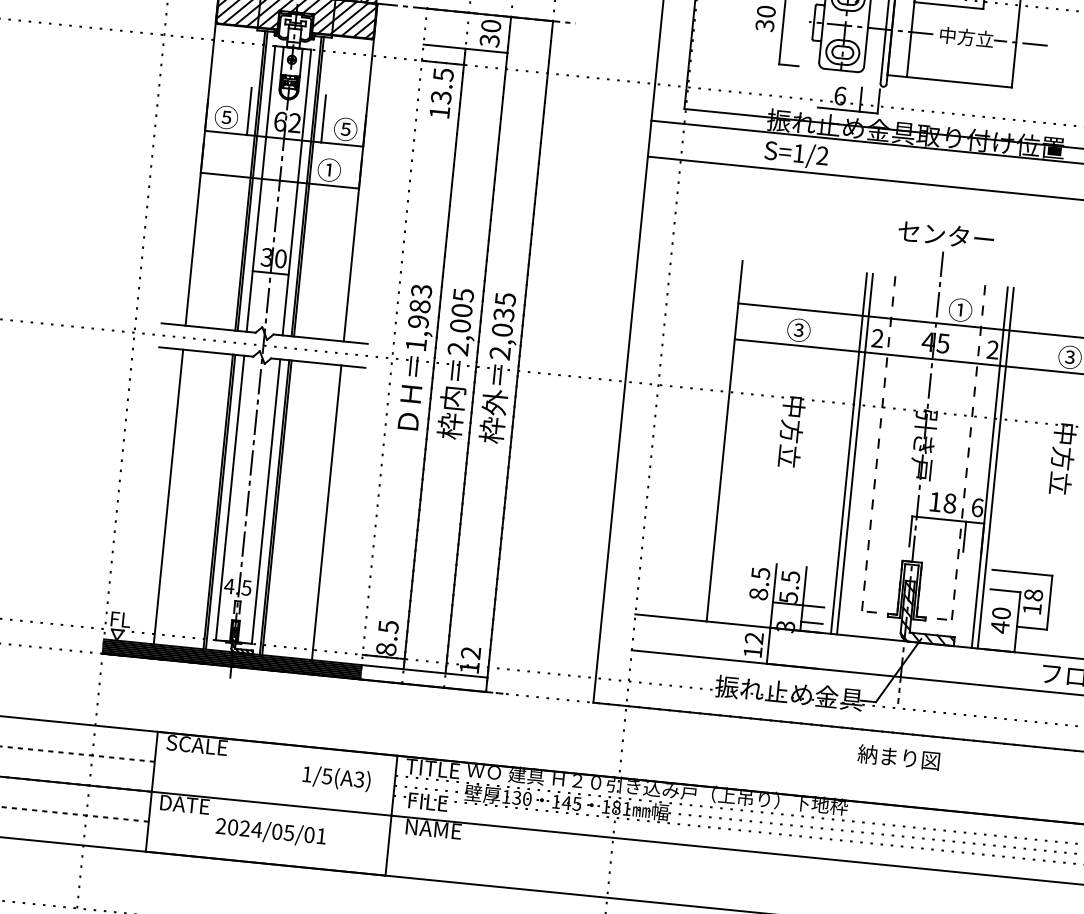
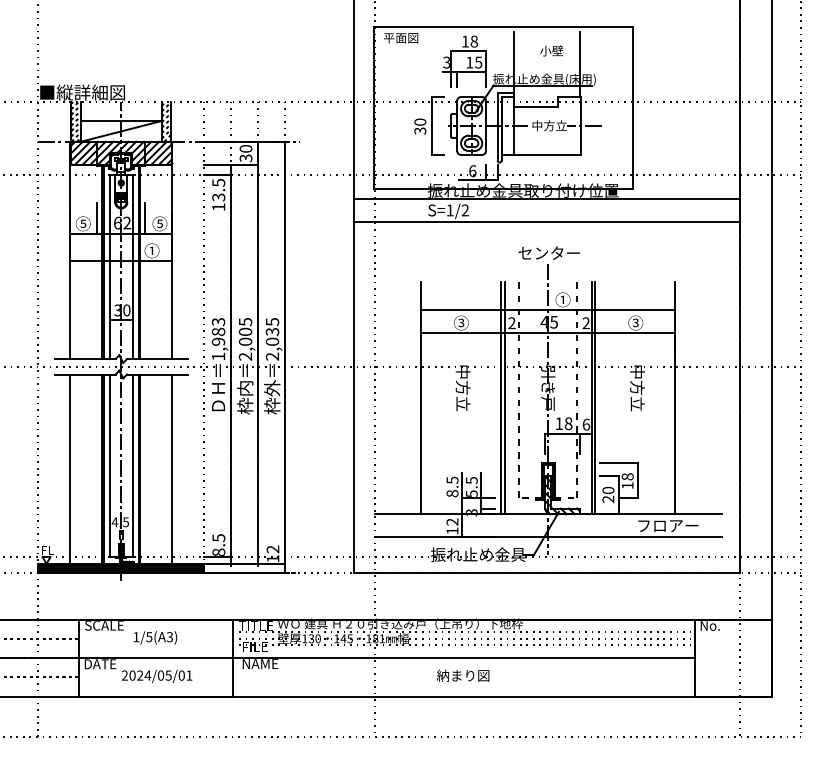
text: (1000, 627) -> (608, 499), 40 -> 20
text: (899, 757) -> (463, 675), moved
text: (336, 777) -> (155, 637), moved

